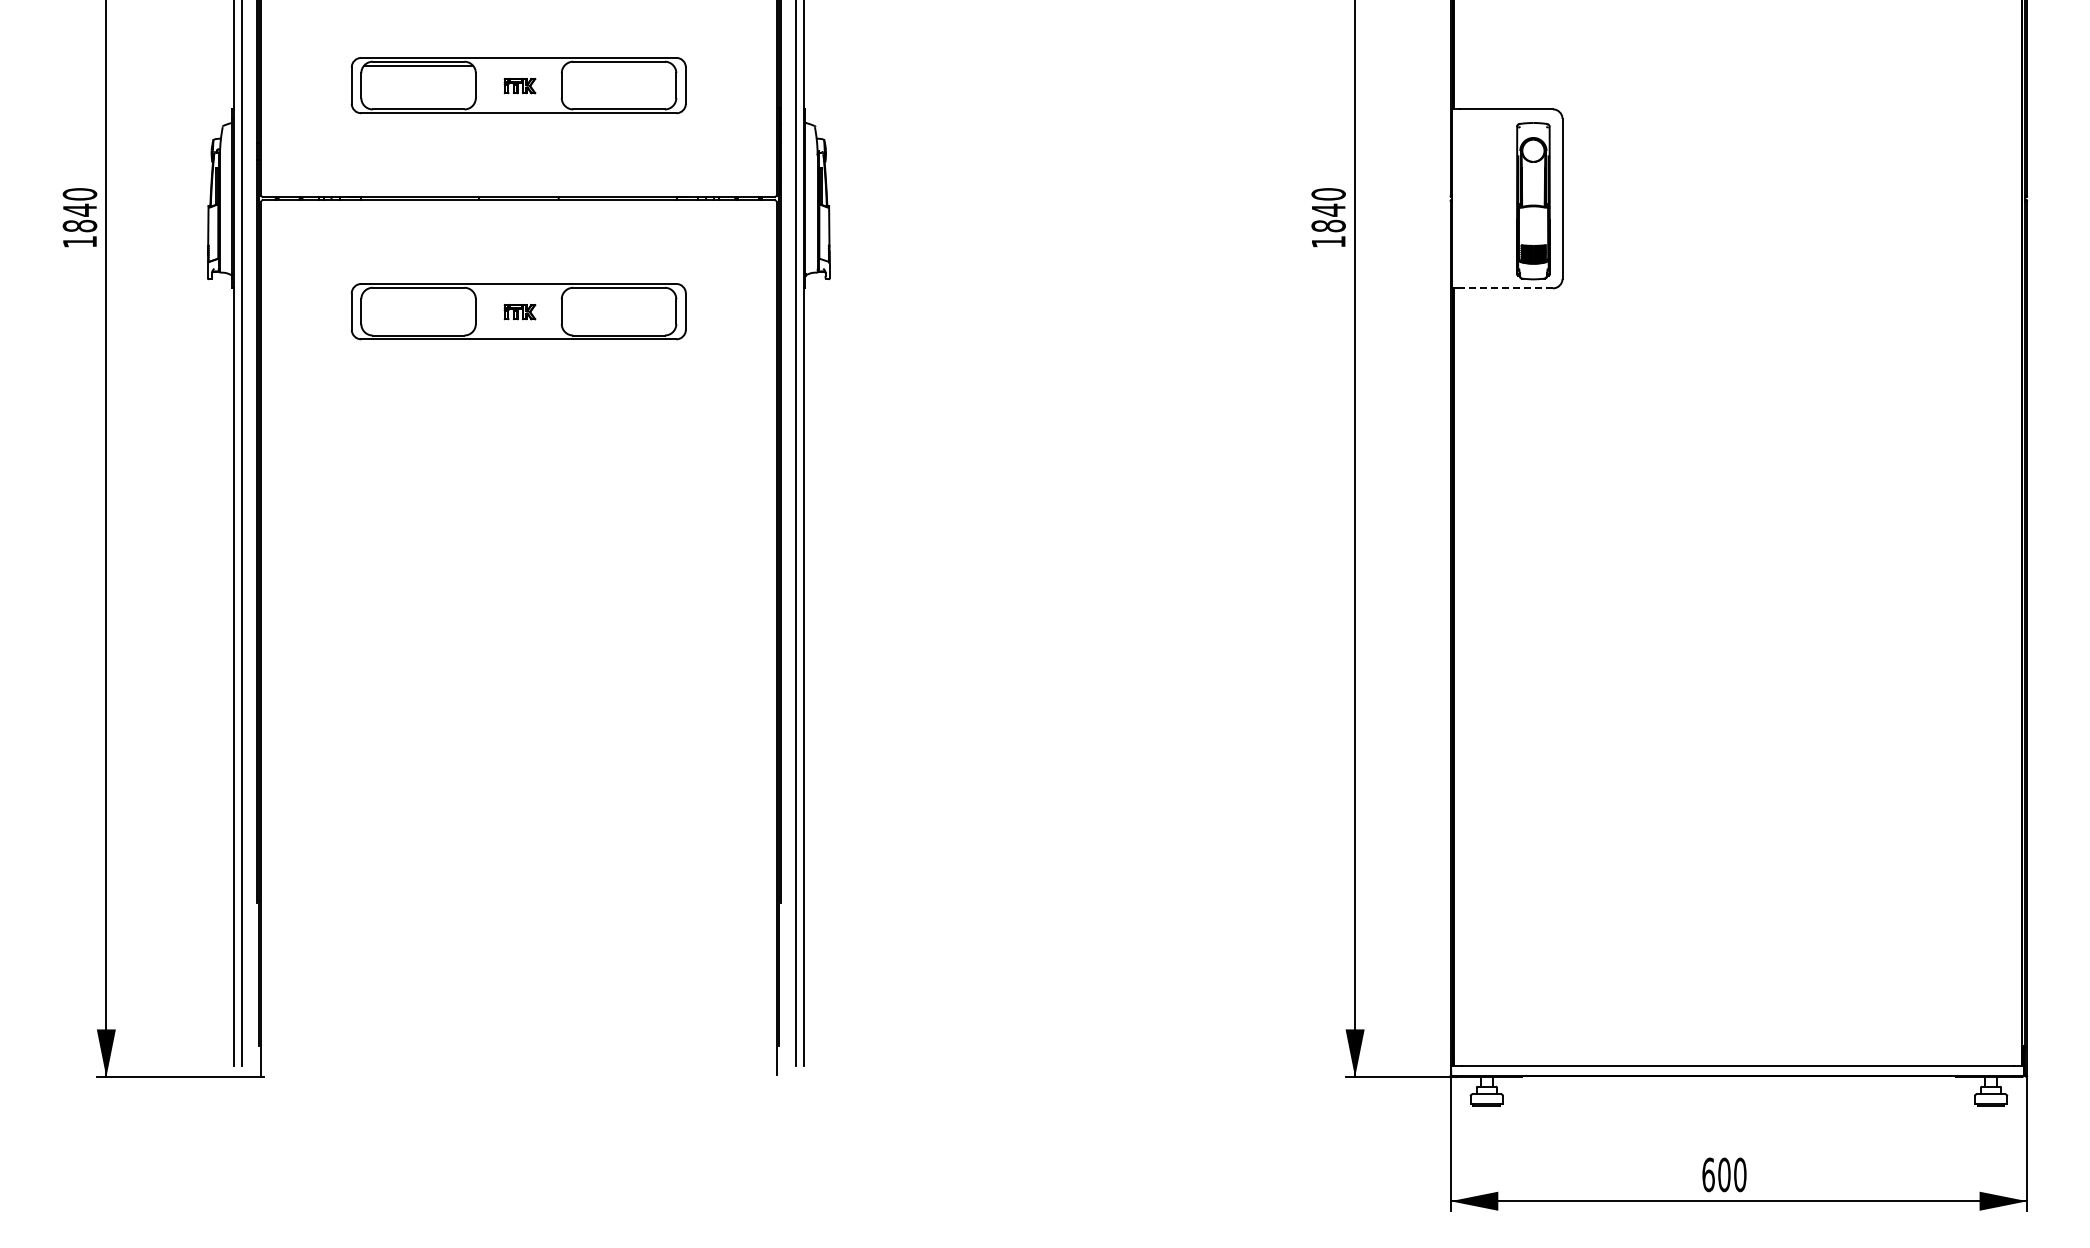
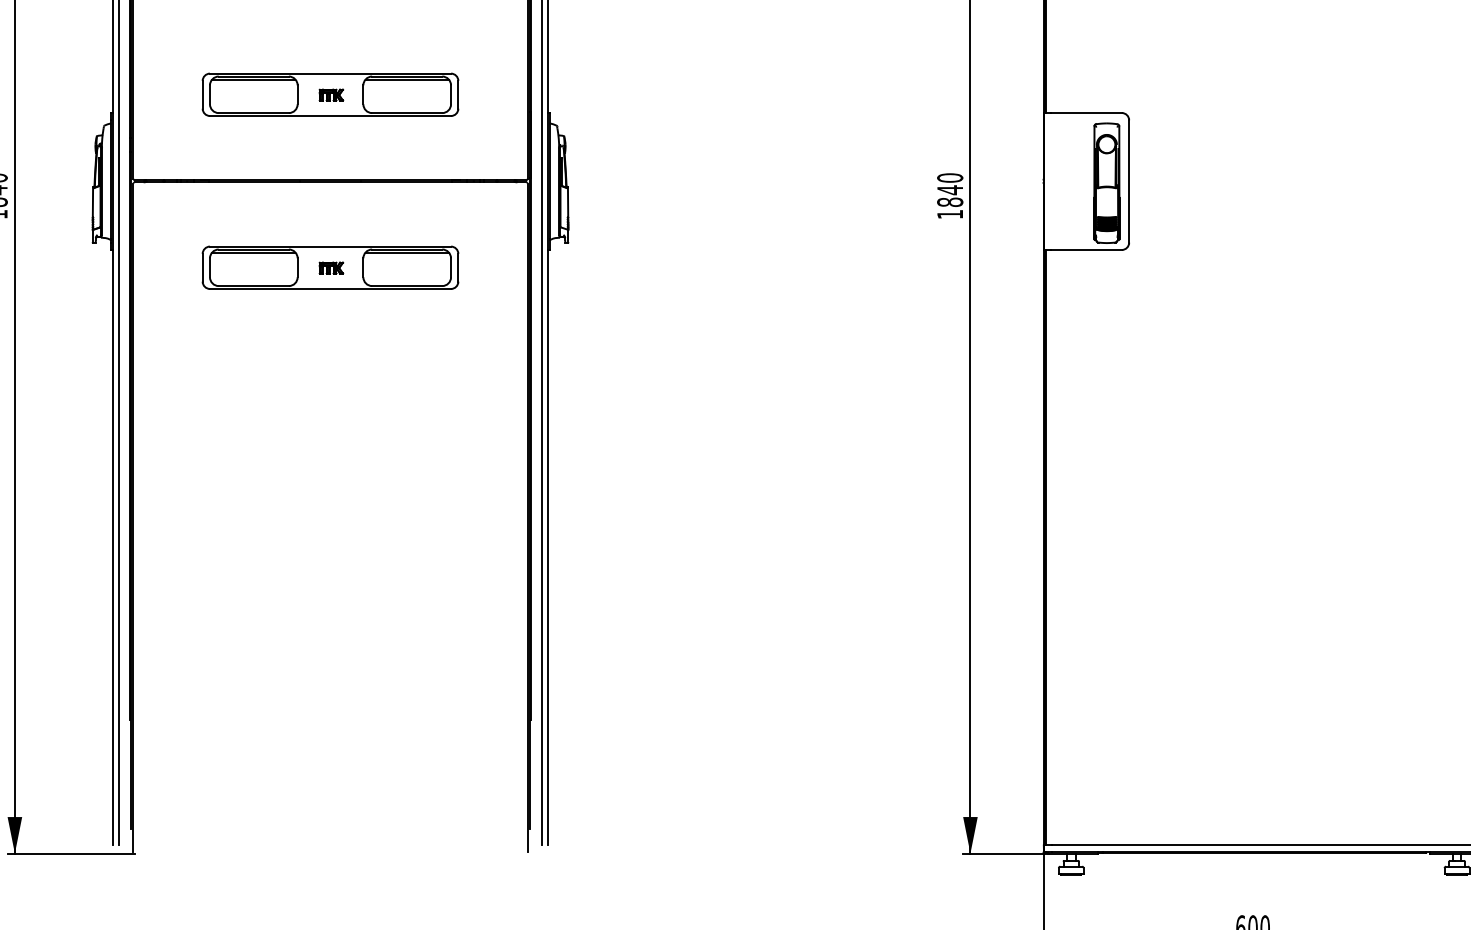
line: (618, 65) -> (406, 79), added
line: (1506, 288) -> (1086, 250), dashed -> solid
line: (418, 291) -> (253, 252), added
line: (618, 291) -> (406, 252), added

